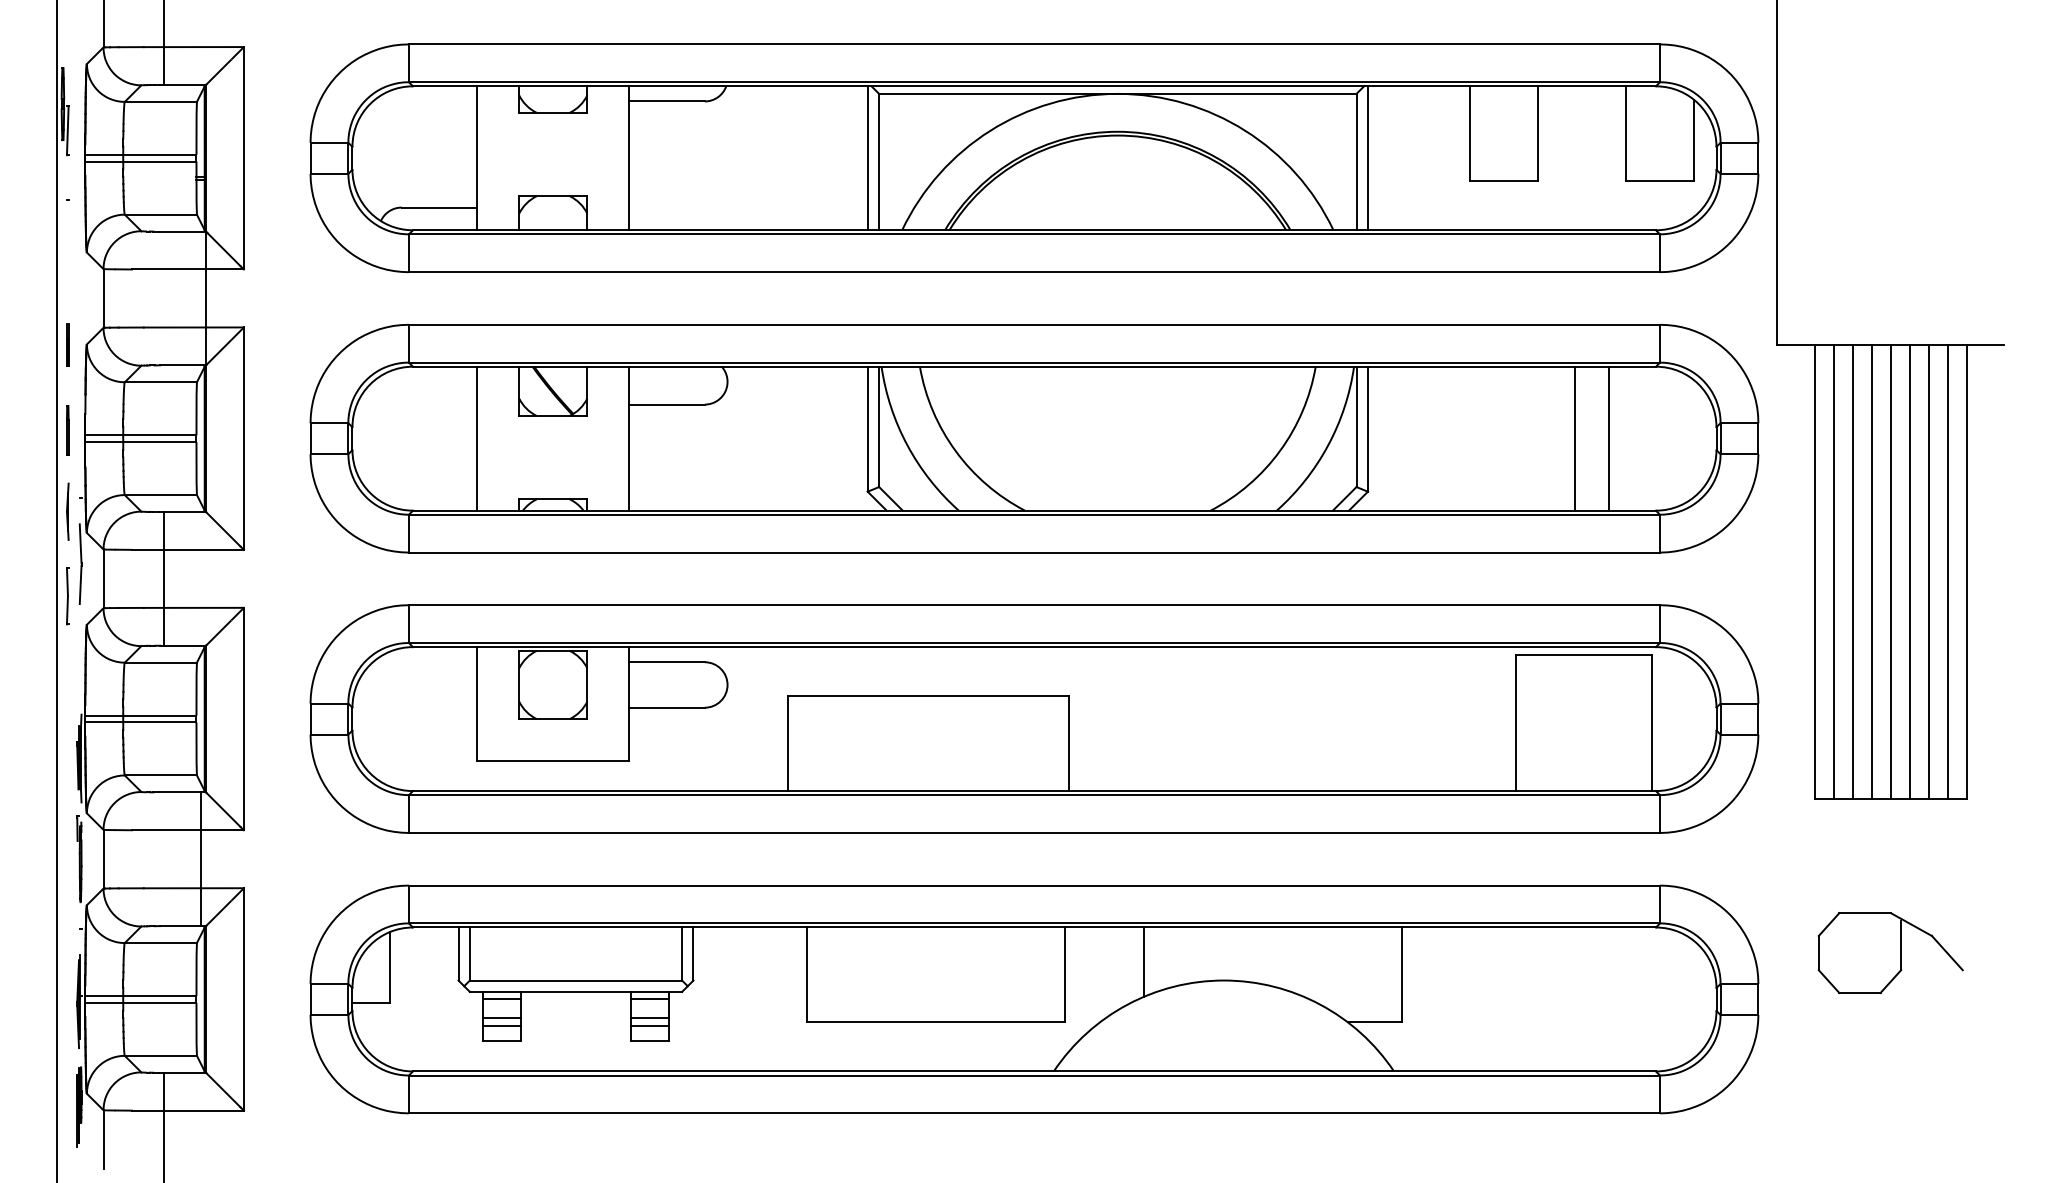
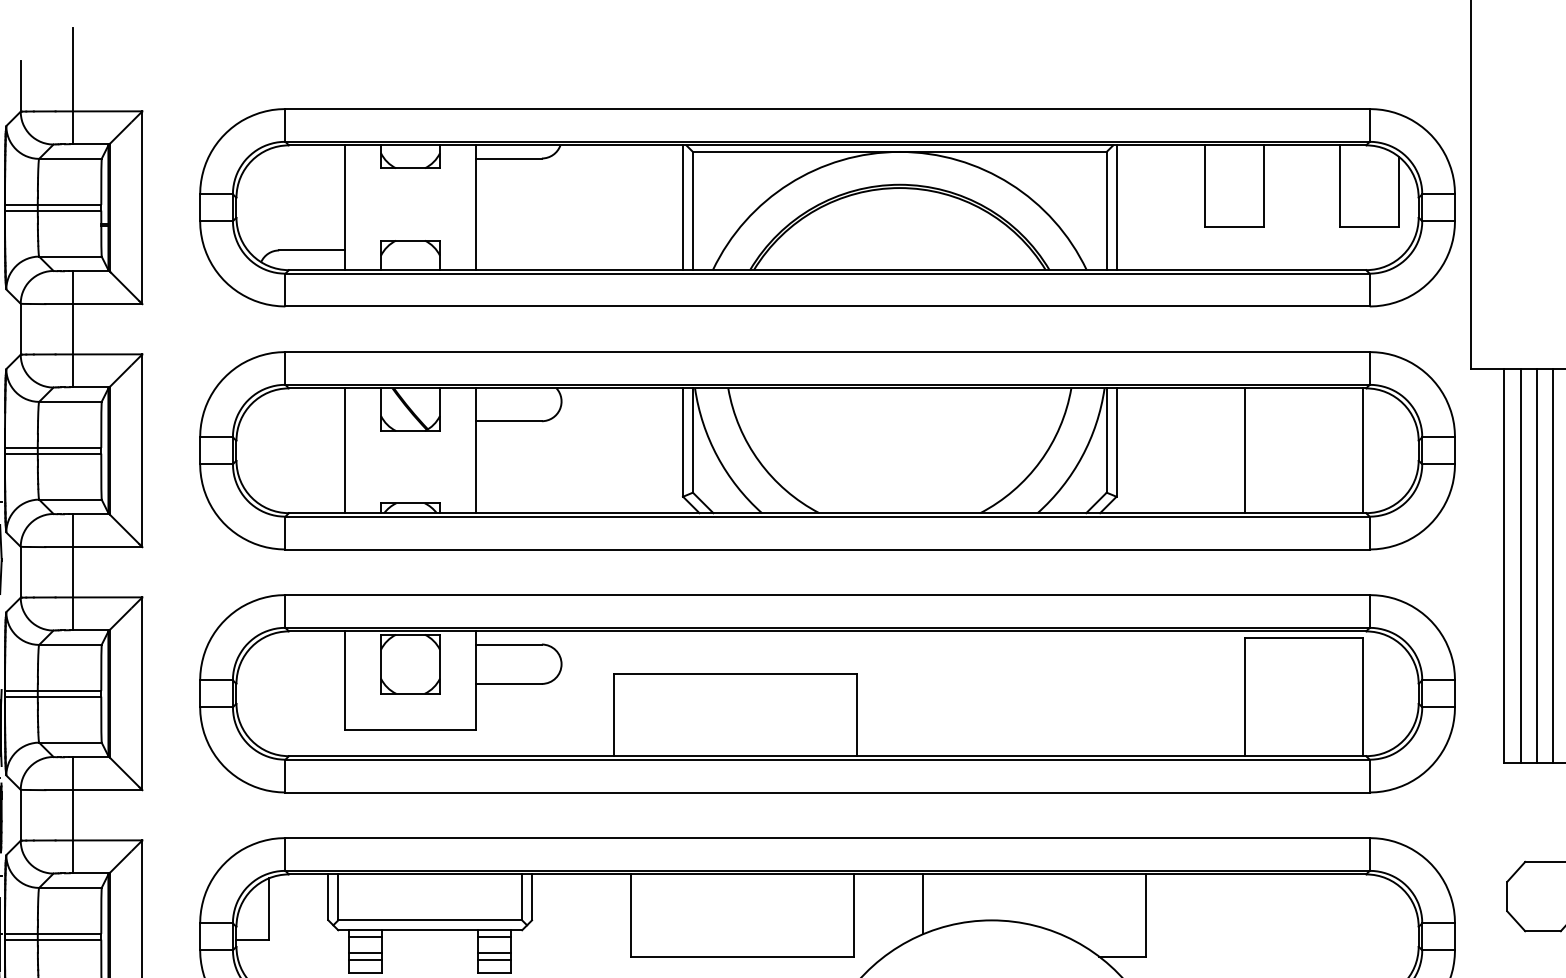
line: (206, 298) -> (73, 329), moved
line: (1574, 438) -> (1244, 450), moved
line: (1609, 438) -> (1363, 450), moved
line: (201, 859) -> (73, 815), moved

